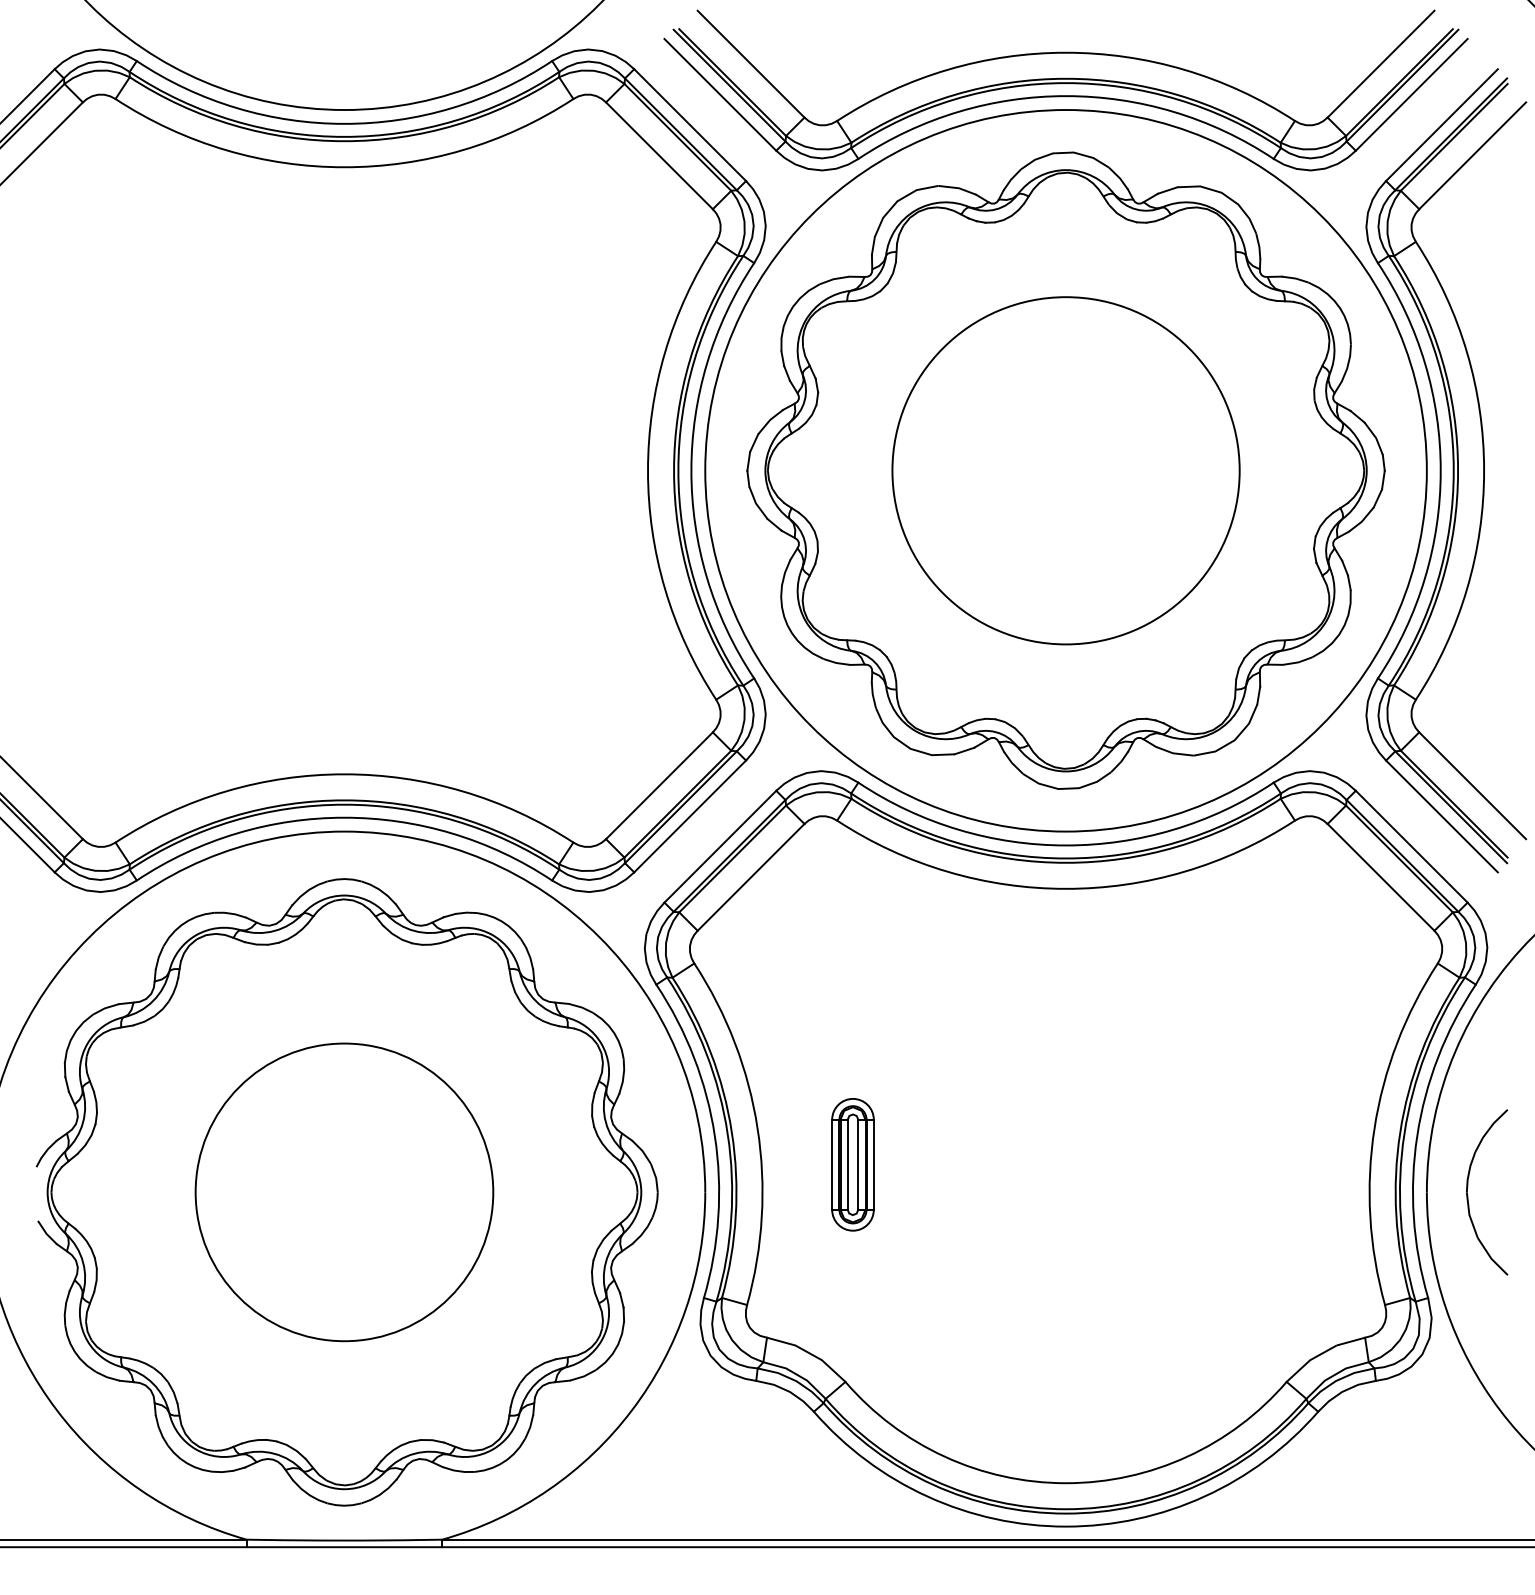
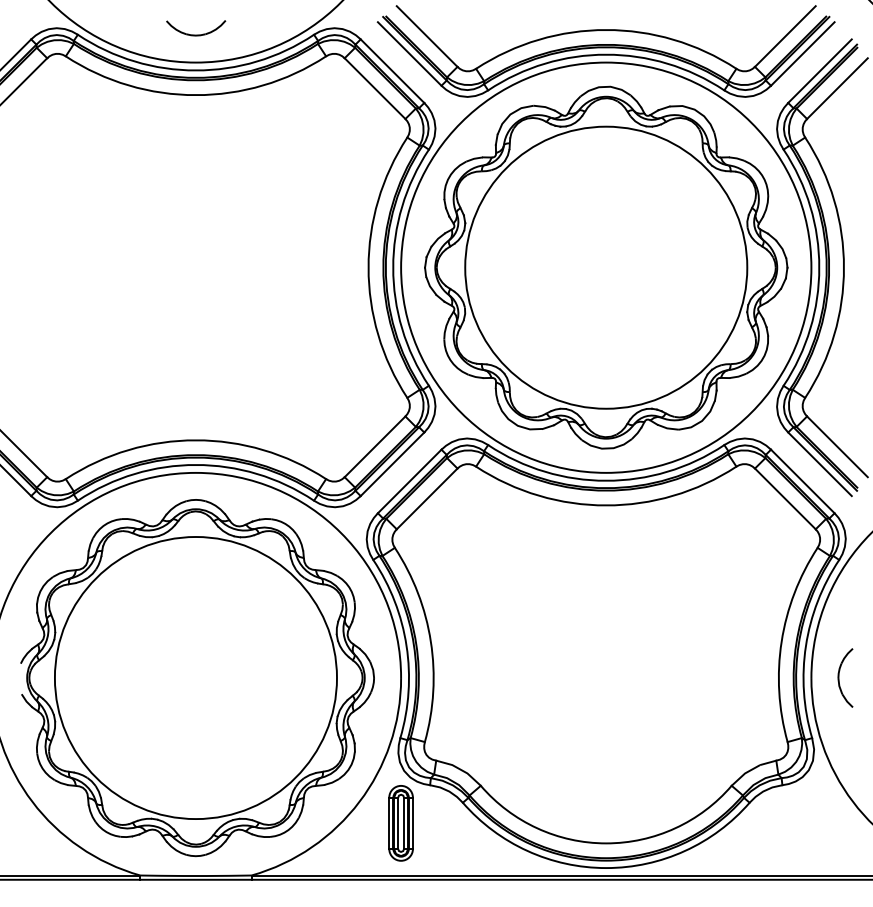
part: (345, 50) -> (196, 28), added
circle: (1066, 470) -> (606, 267), size x1.43
part: (851, 1165) -> (400, 823), moved
part: (1486, 1191) -> (845, 677), size x0.62
circle: (343, 1193) -> (195, 678), size x1.67

